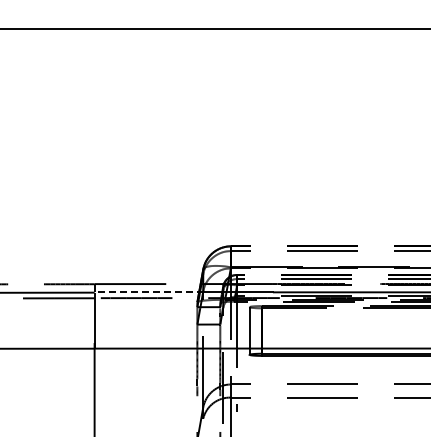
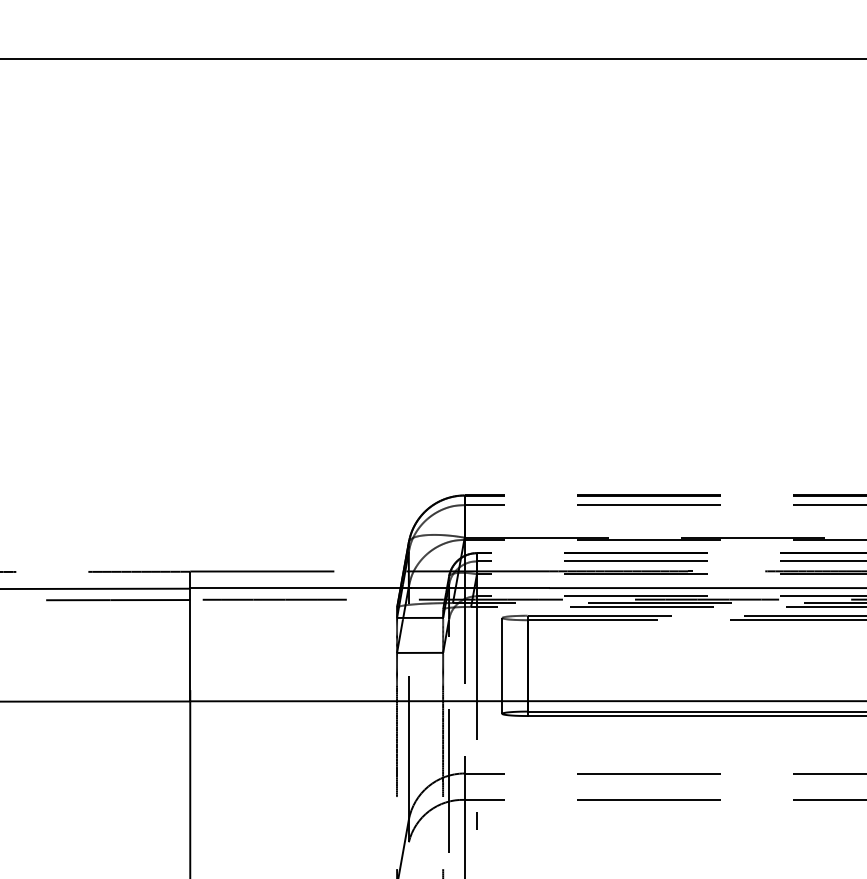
line: (149, 292) -> (300, 588), dashed -> solid

